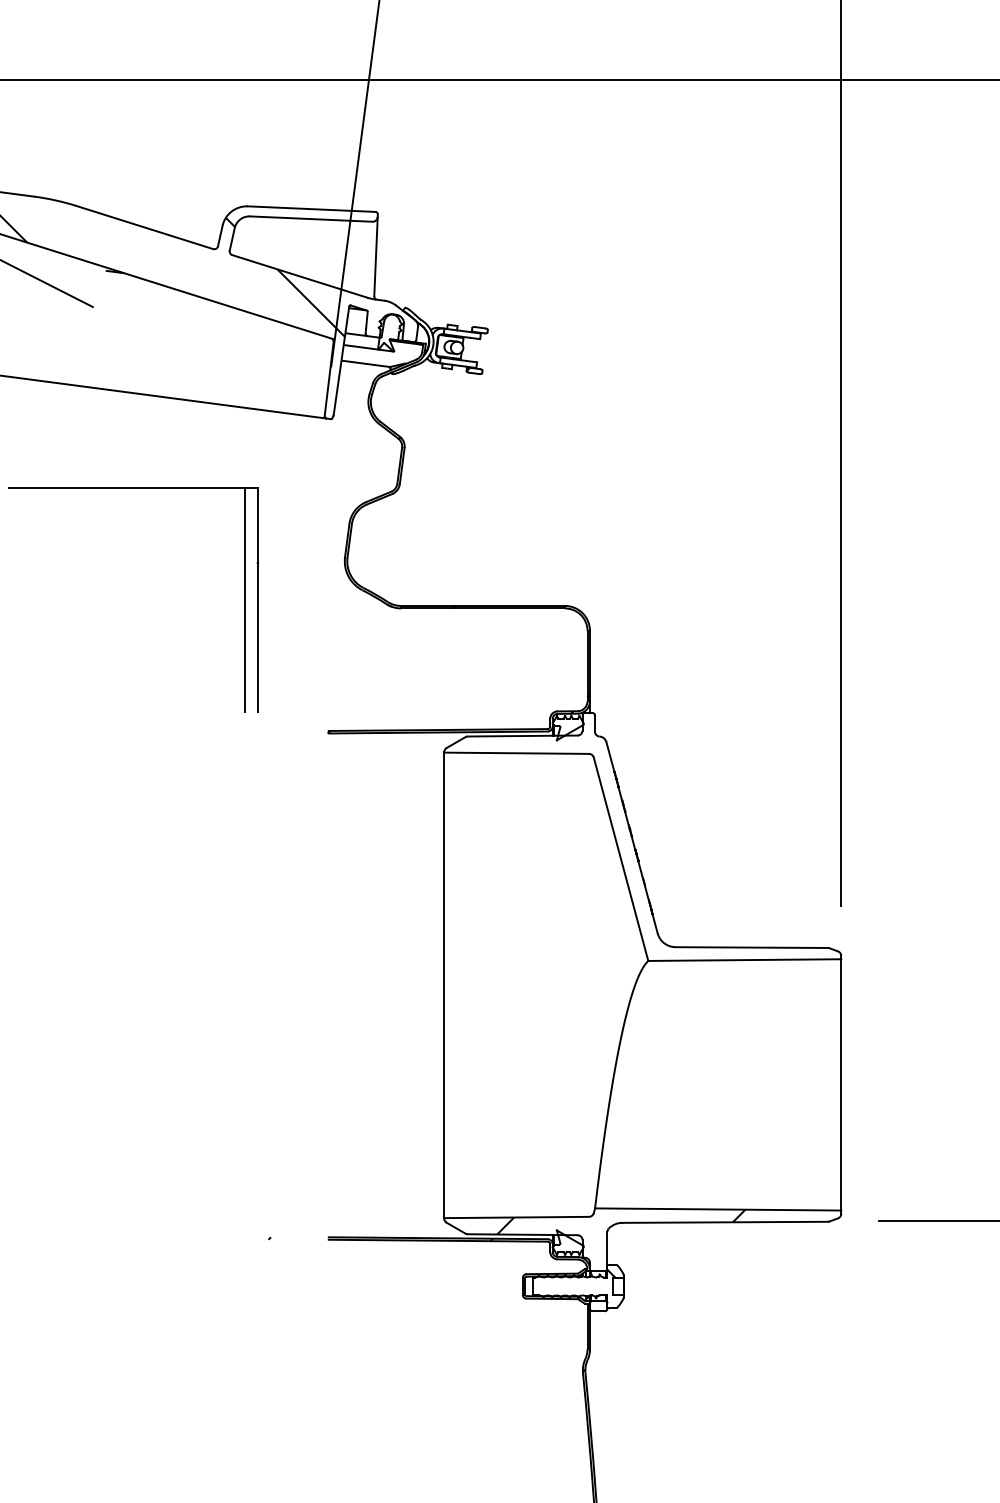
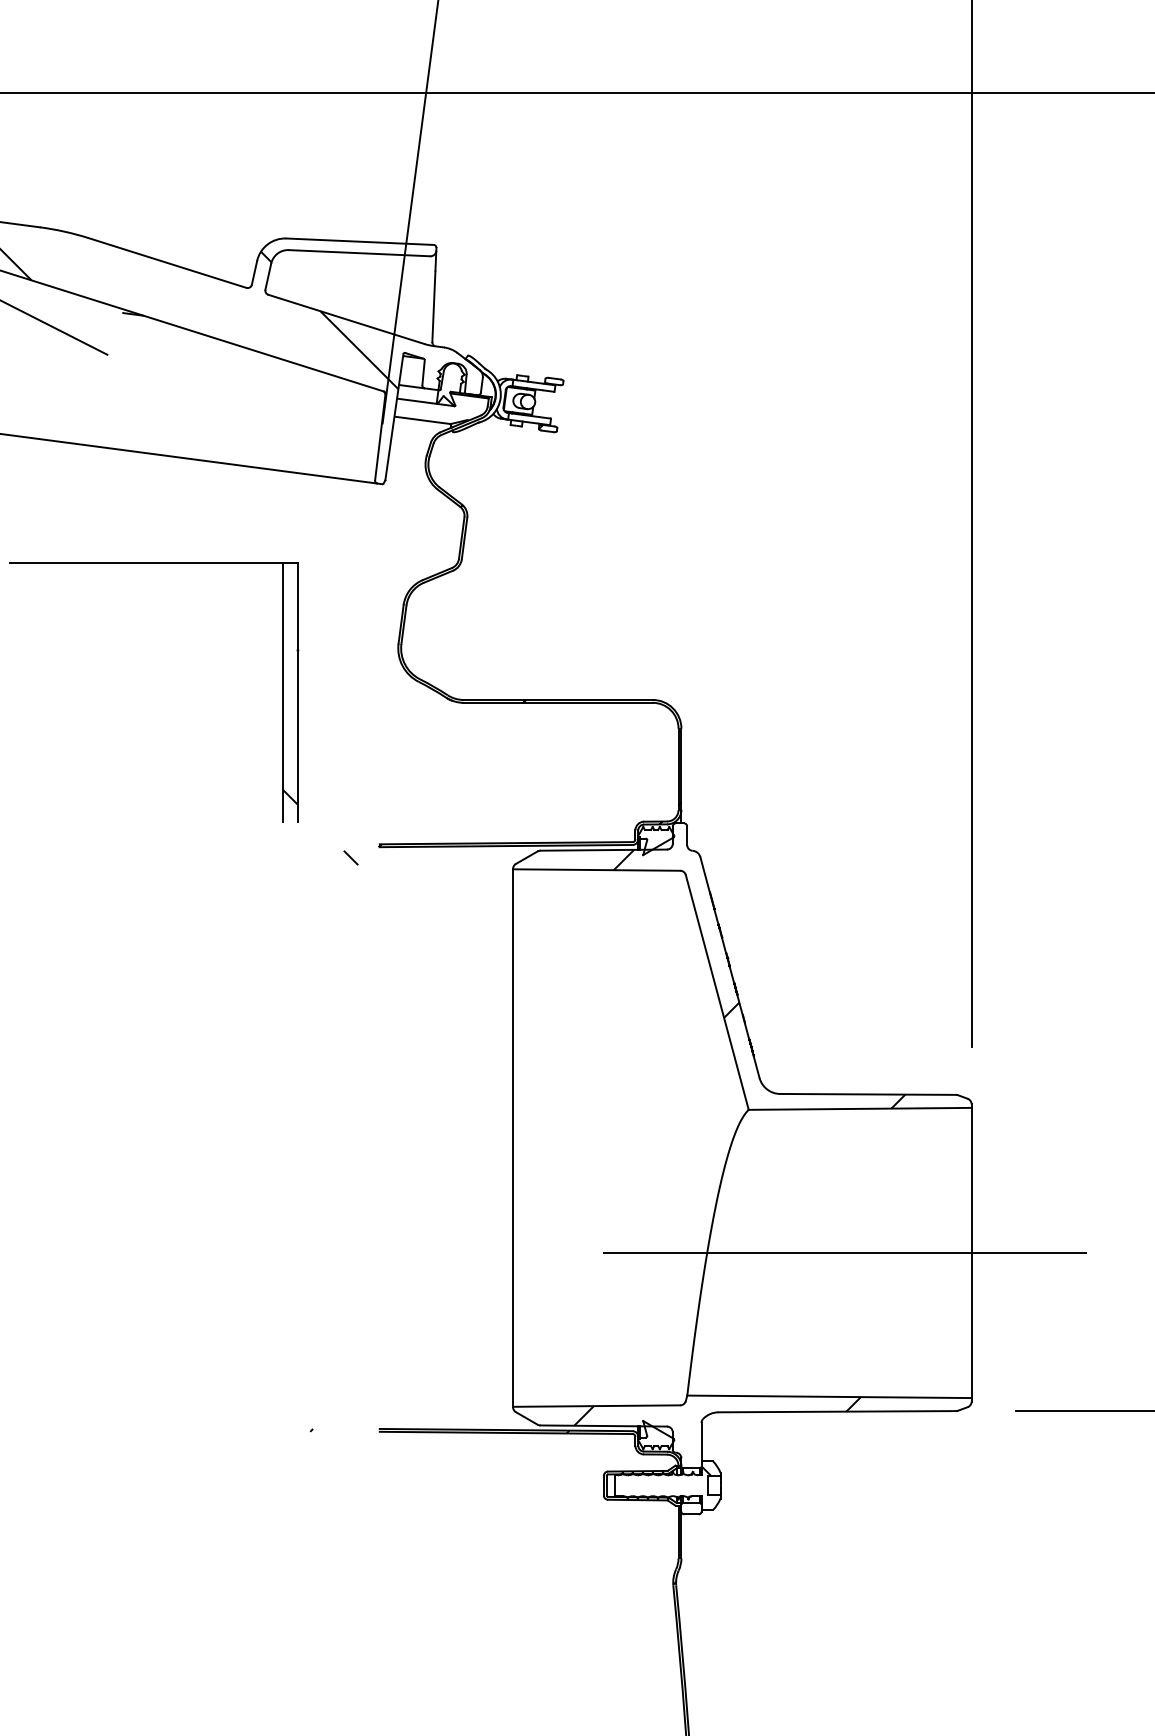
hatch: (277, 716) -> (320, 827), added
hatch: (657, 847) -> (759, 978), added
line: (731, 1084) -> (844, 1252), added

